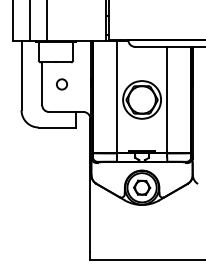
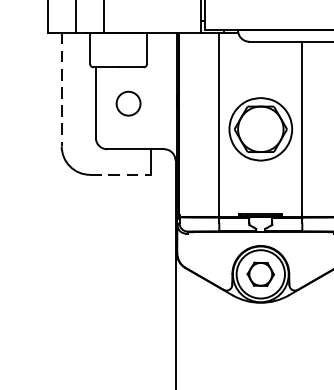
line: (21, 76) -> (61, 90), solid -> dashed
circle: (61, 84) -> (127, 103), size x1.4
line: (57, 127) -> (121, 174), solid -> dashed

